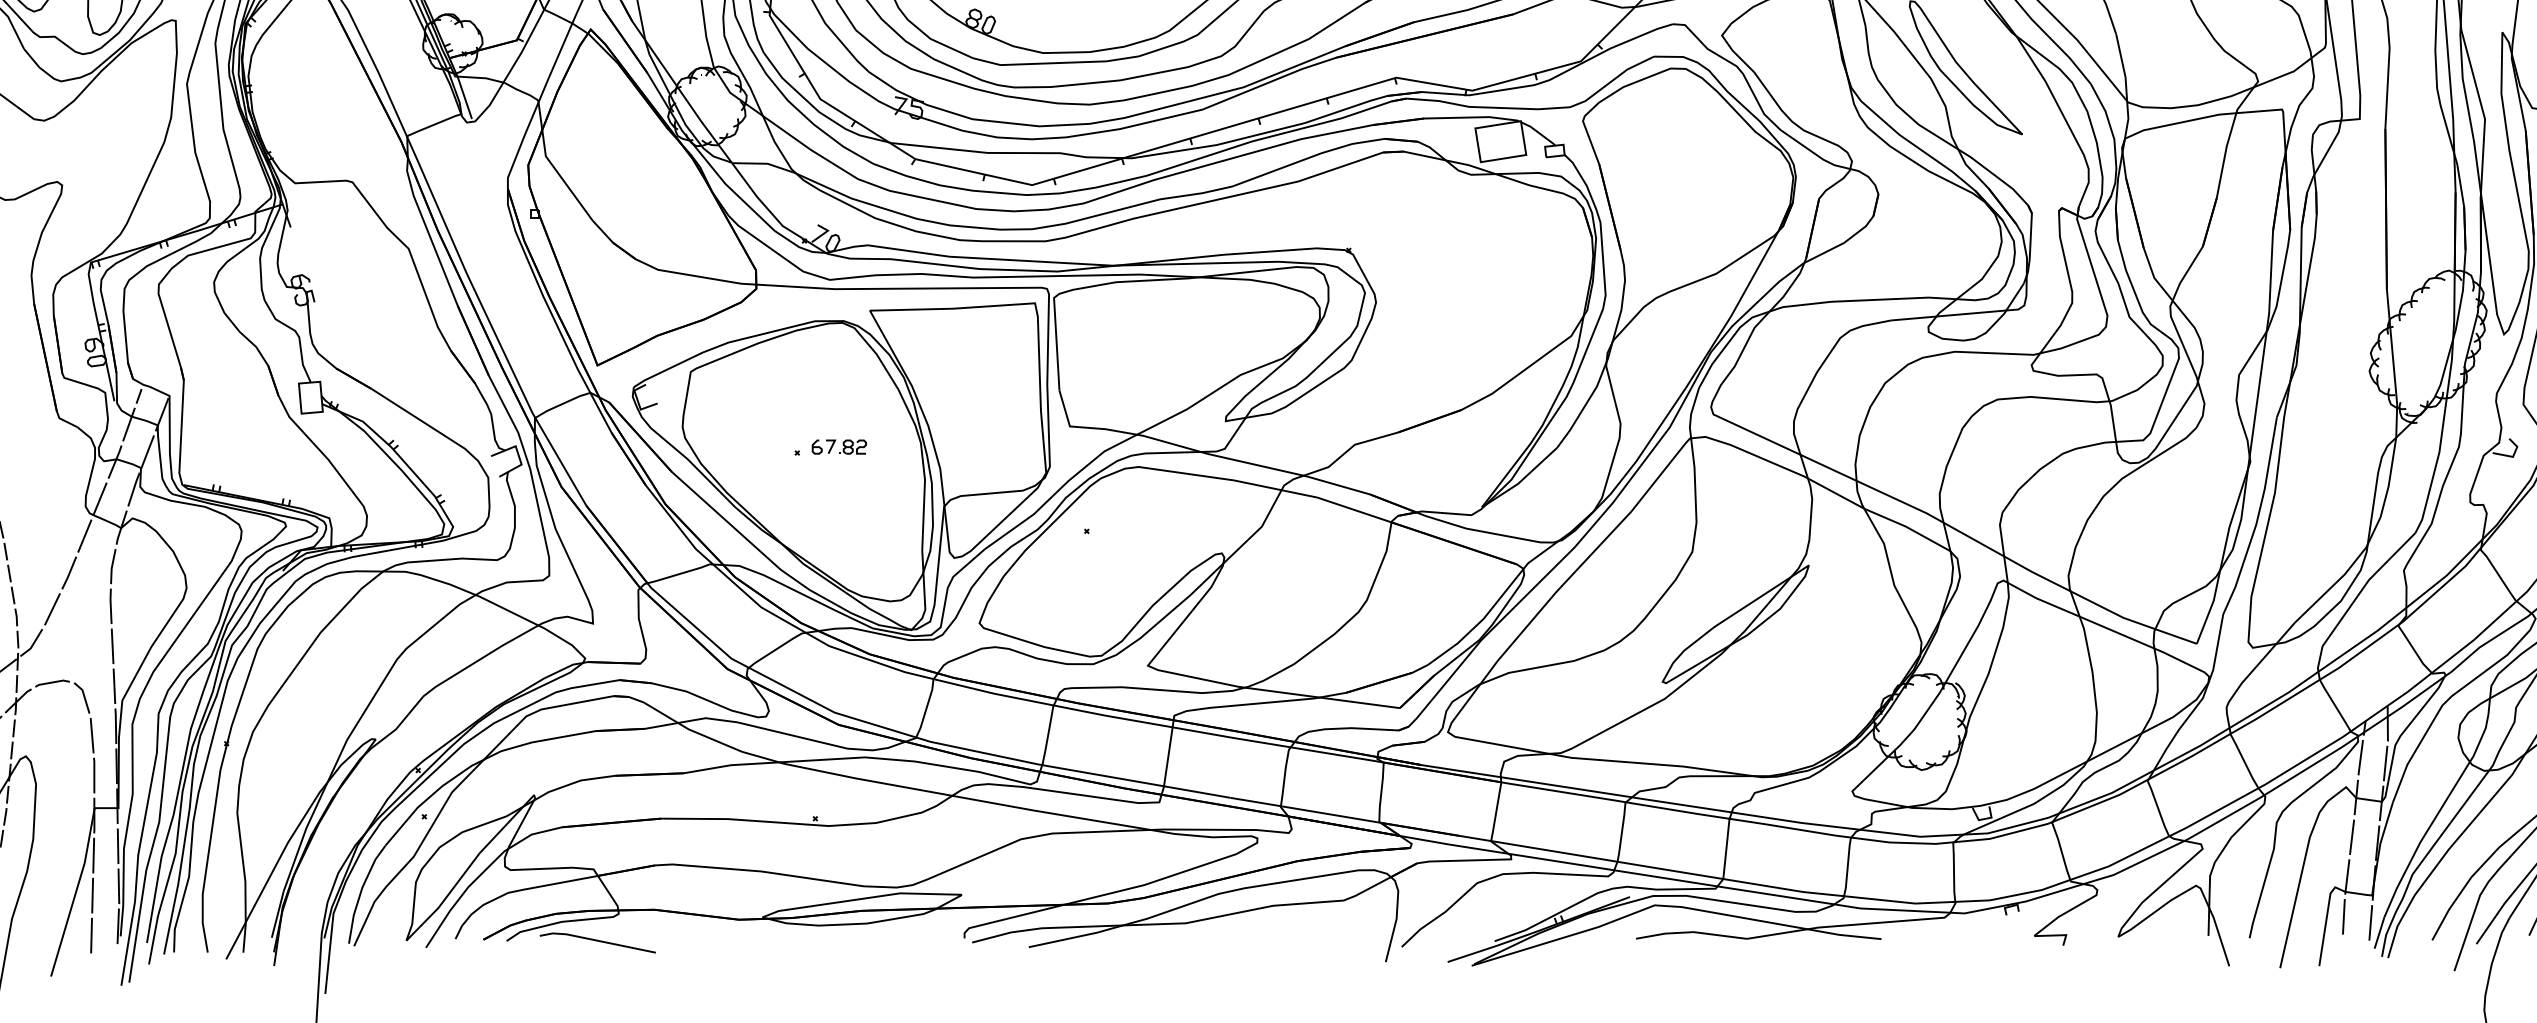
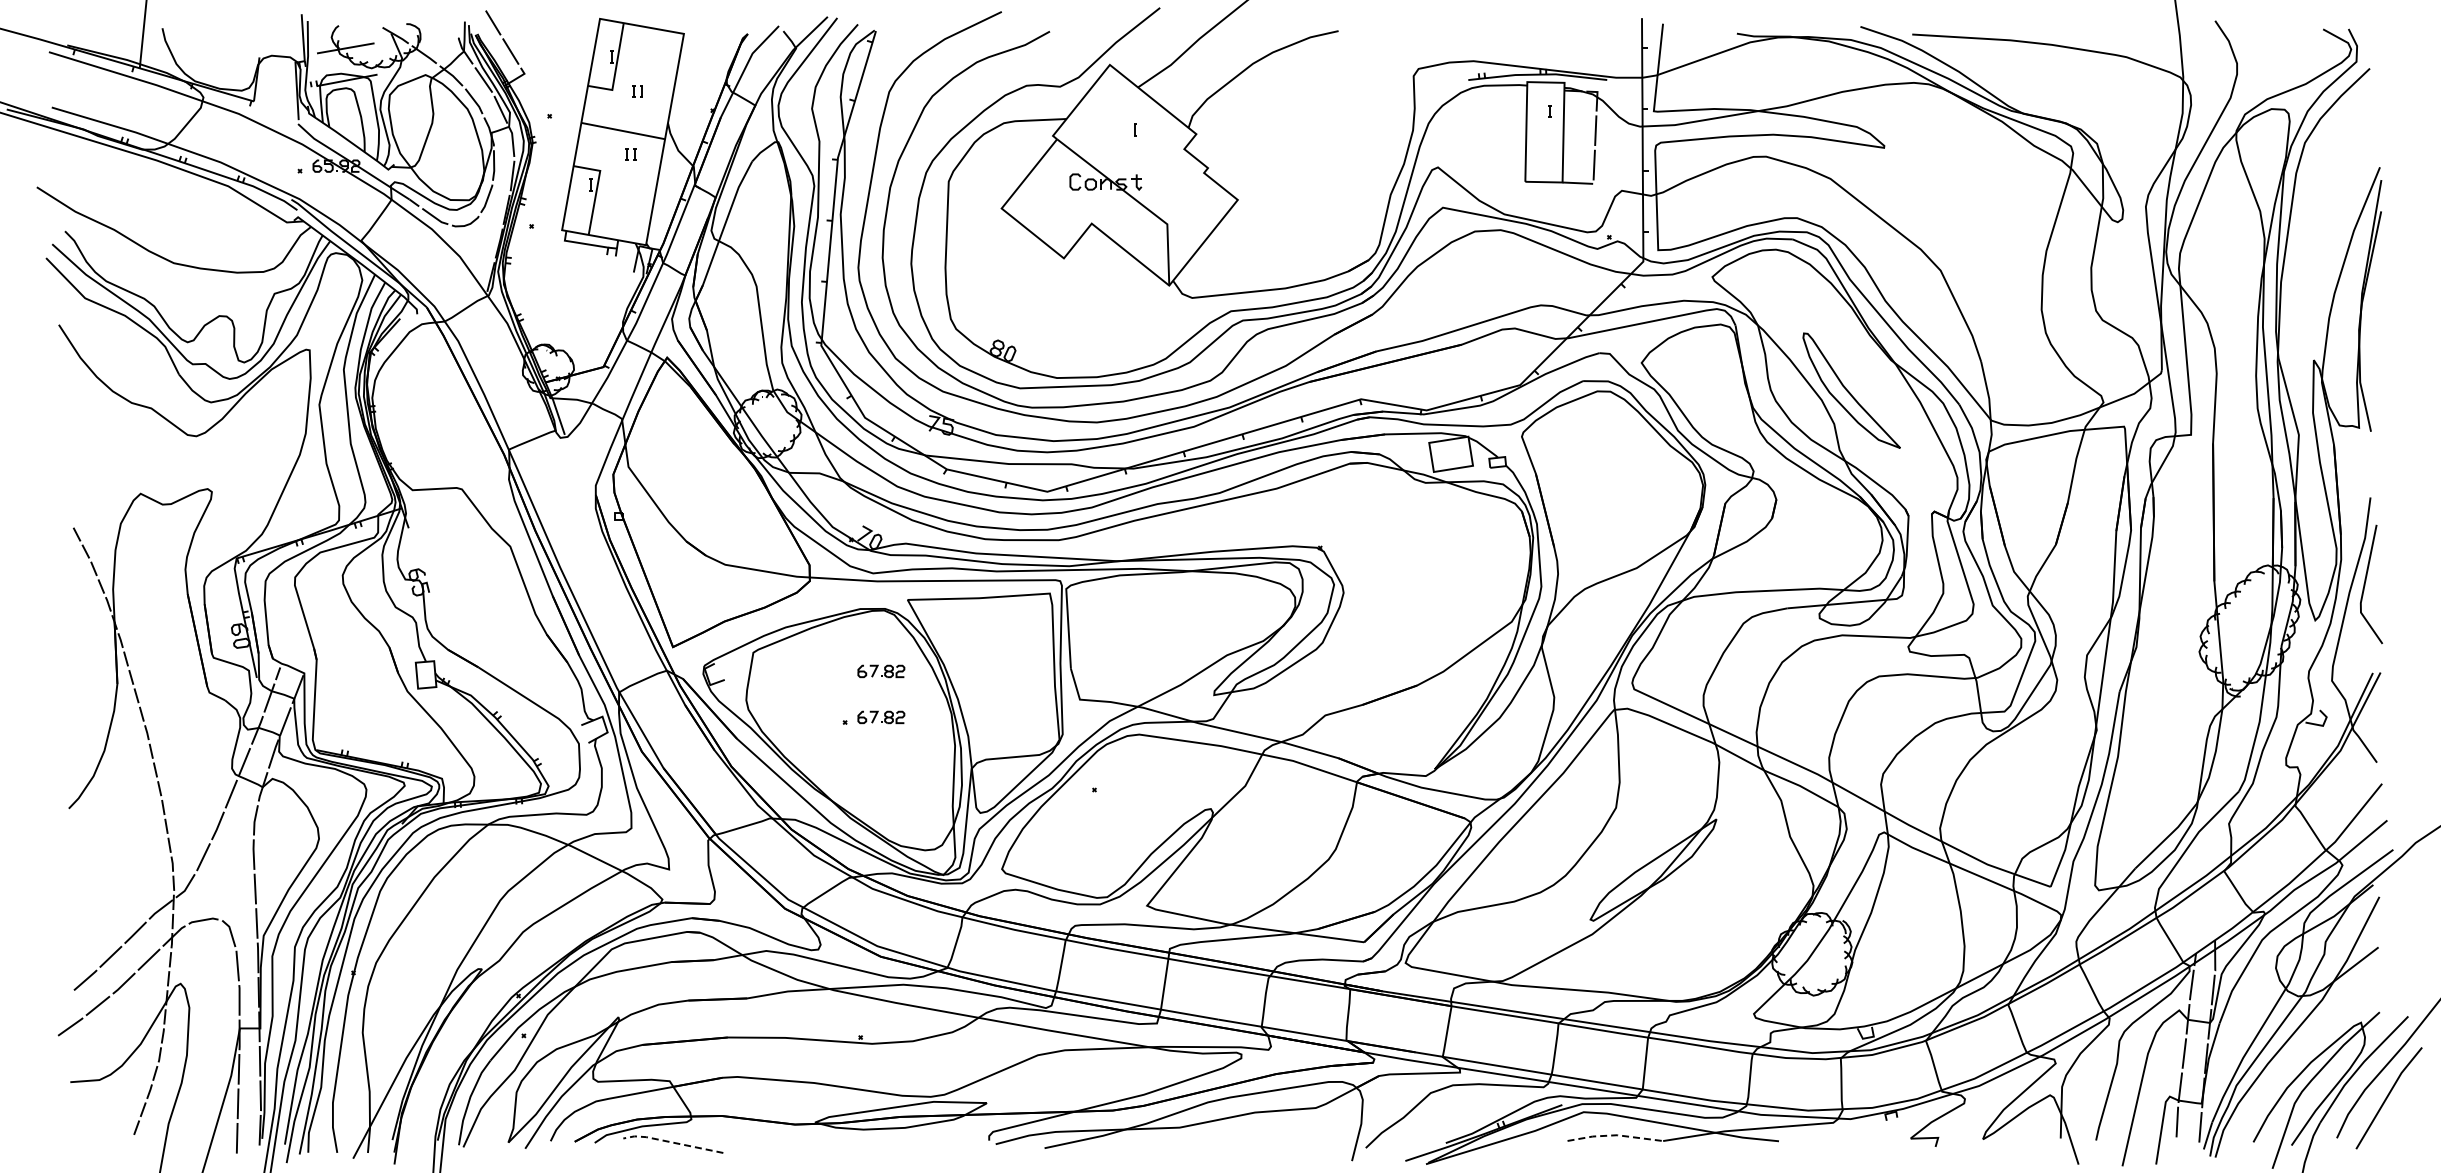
part: (839, 393) -> (881, 671), added
line: (1691, 932) -> (1615, 1135), solid -> dashed
line: (595, 940) -> (671, 1142), solid -> dashed

